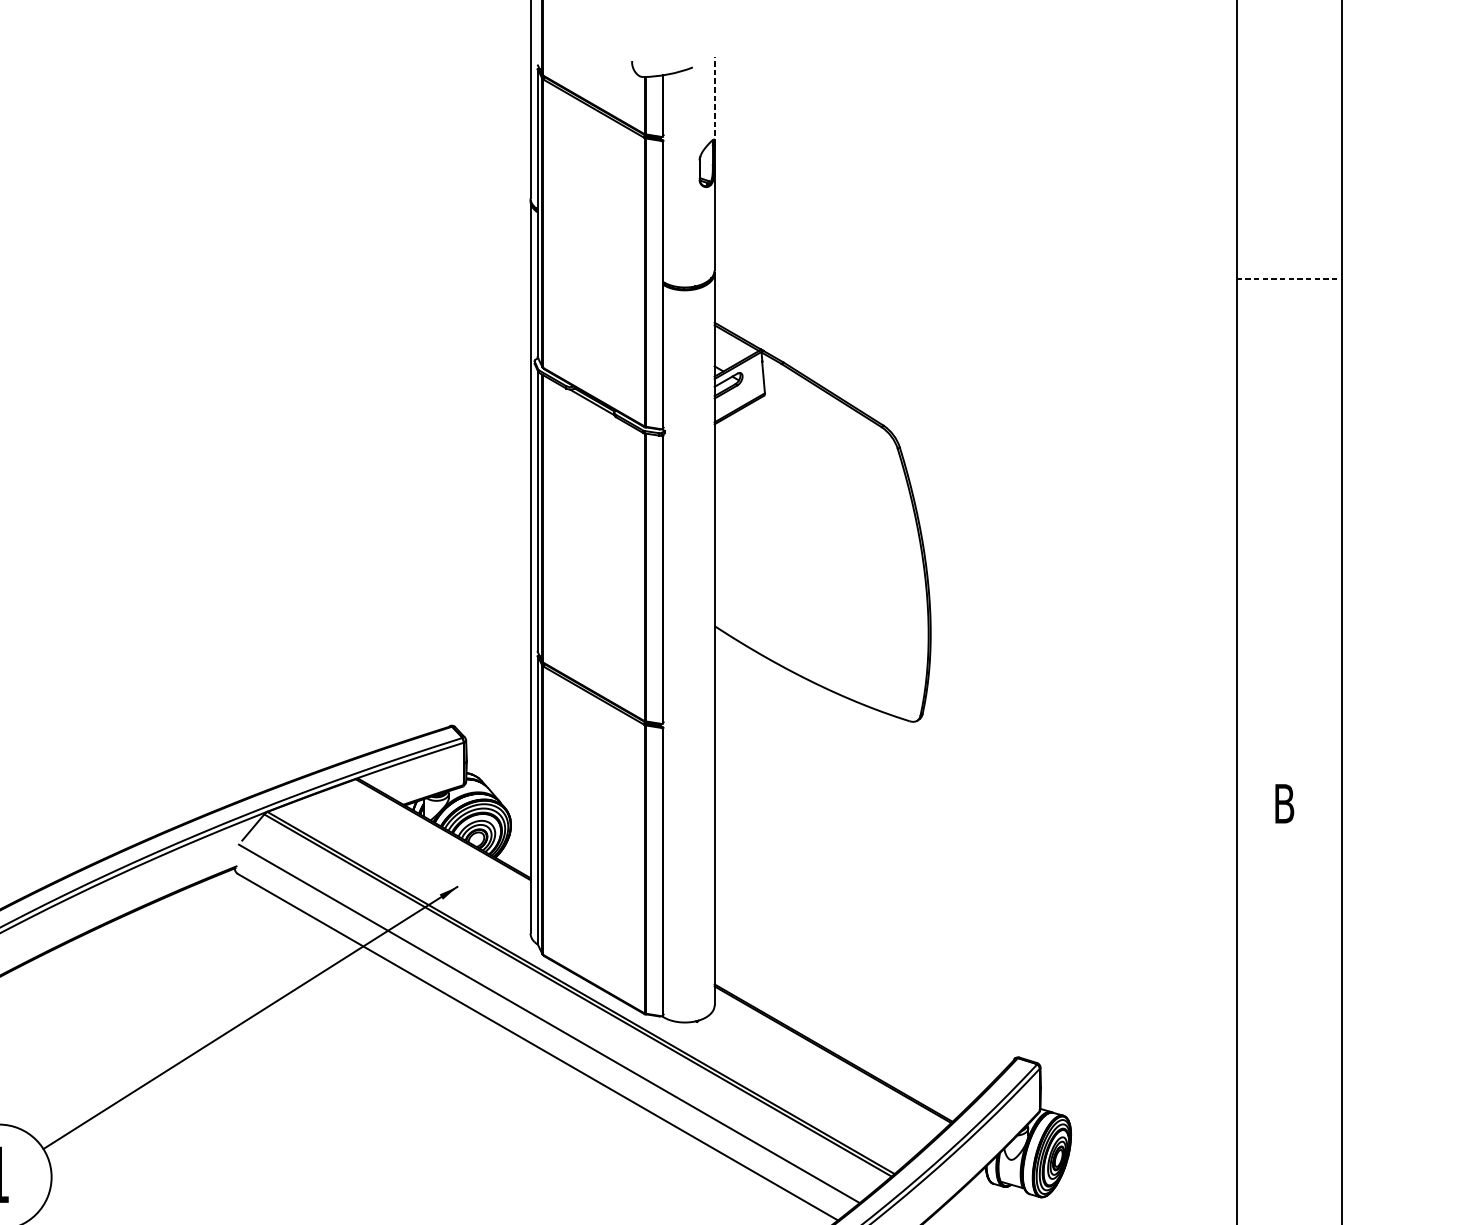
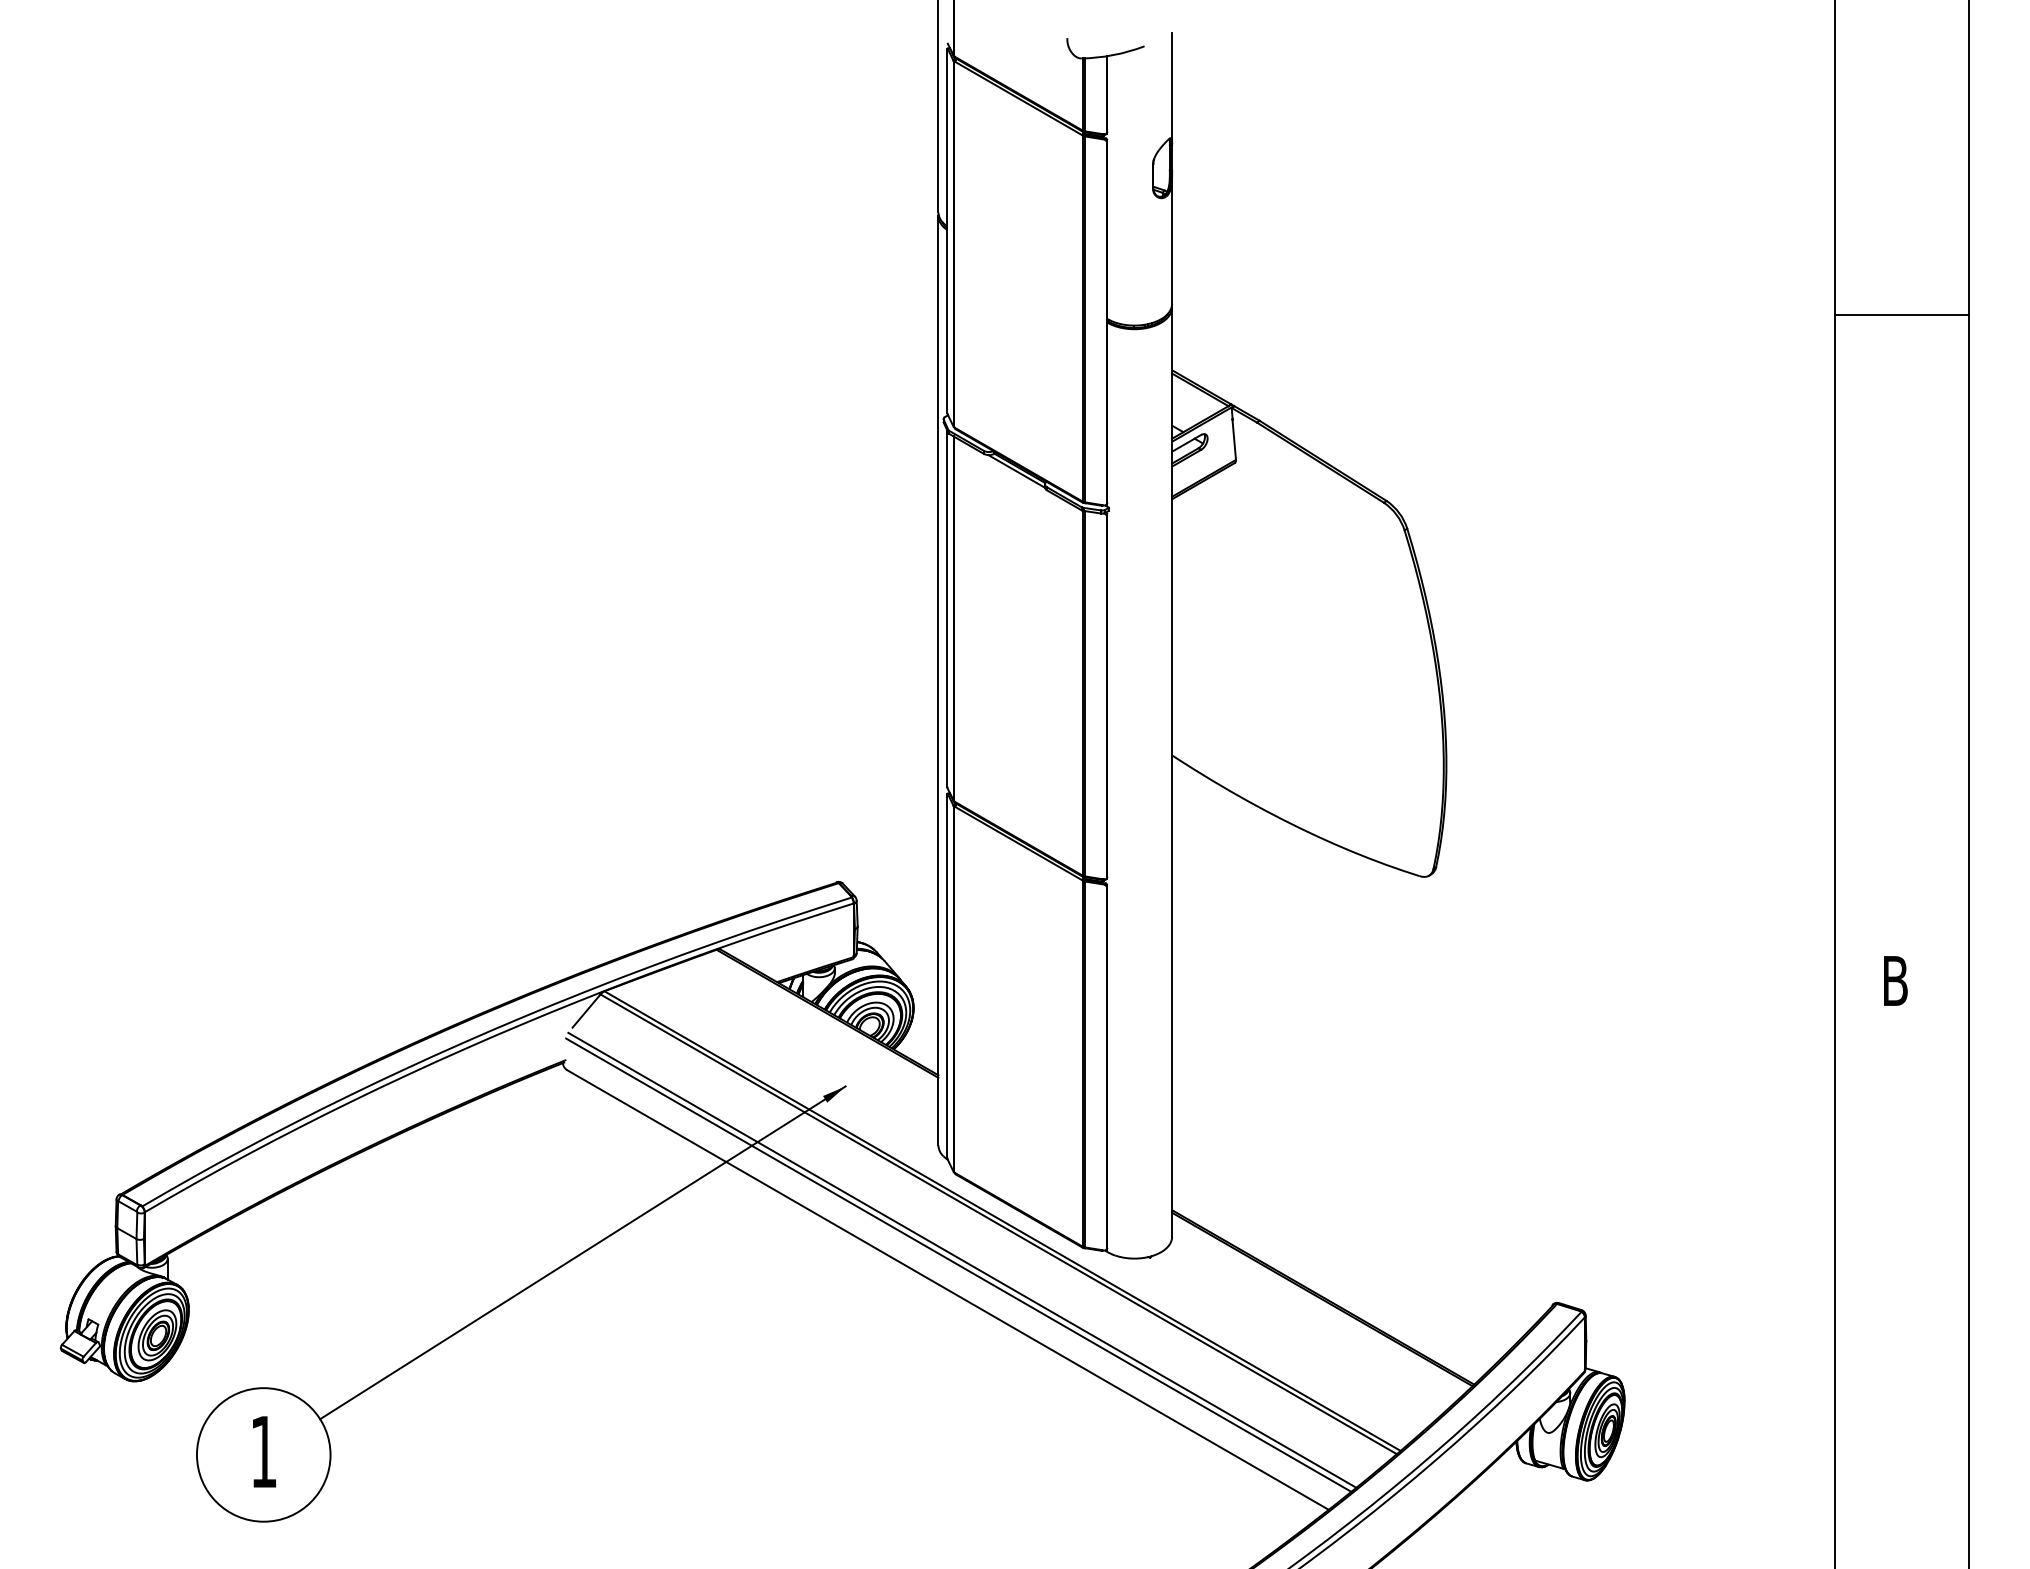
line: (714, 100) -> (1172, 88), dashed -> solid
line: (1290, 279) -> (1902, 315), dashed -> solid
line: (546, 1027) -> (958, 1264), added

